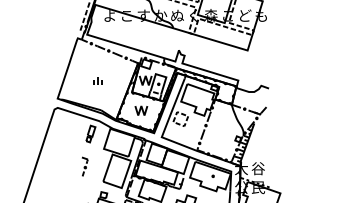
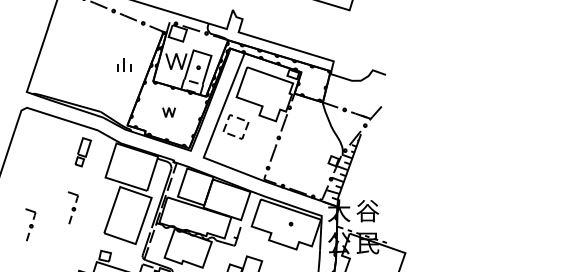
part: (97, 80) -> (123, 64), moved
part: (141, 110) -> (169, 112), size x0.6
part: (59, 176) -> (29, 224), added

